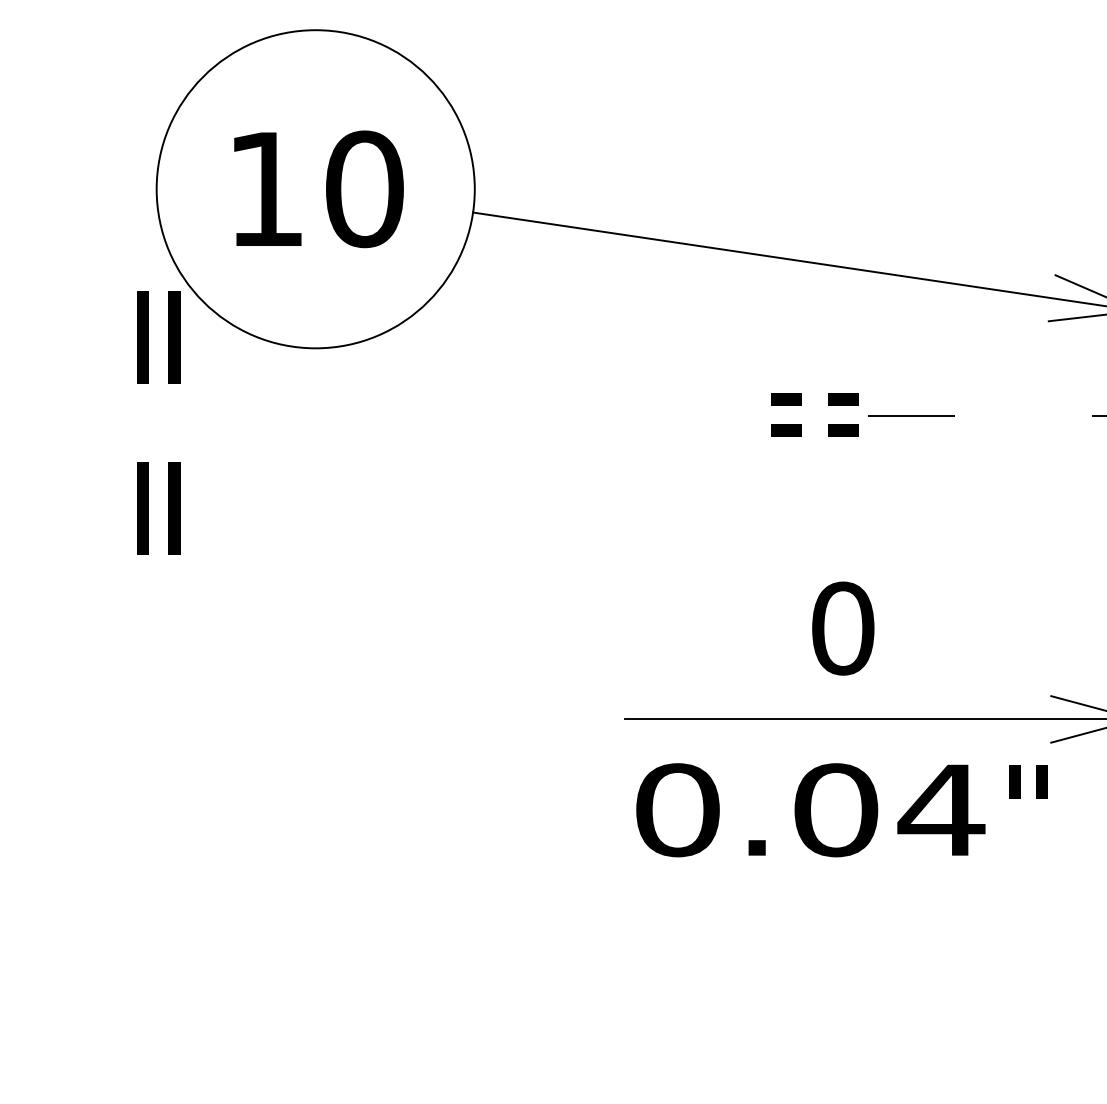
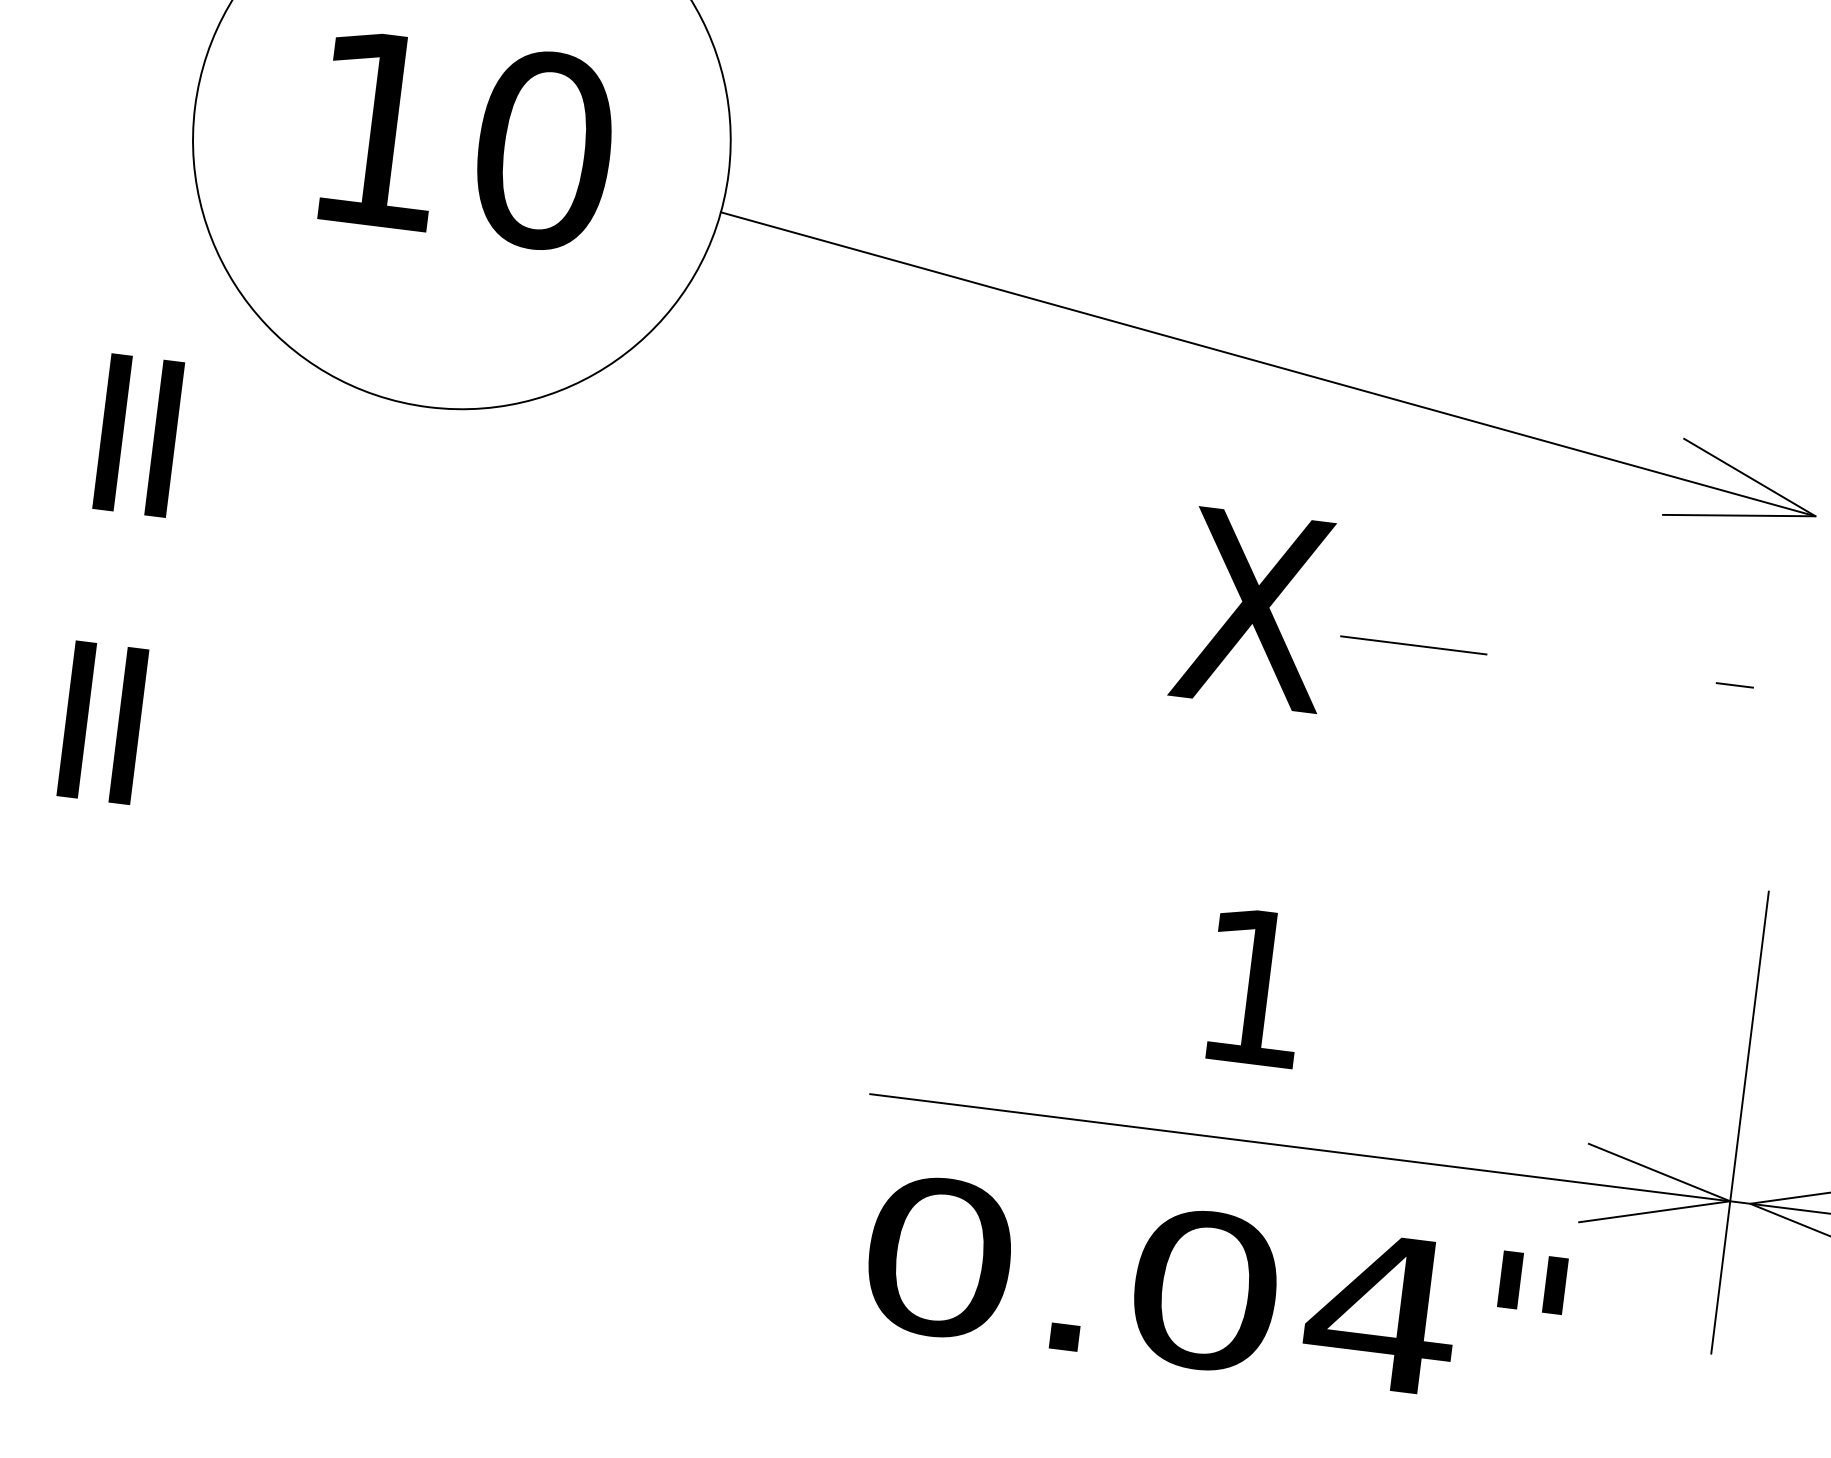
text: (814, 406) -> (1253, 608), = = -> X
text: (158, 422) -> (120, 578), moved
text: (843, 628) -> (1255, 987), 0 -> 1

